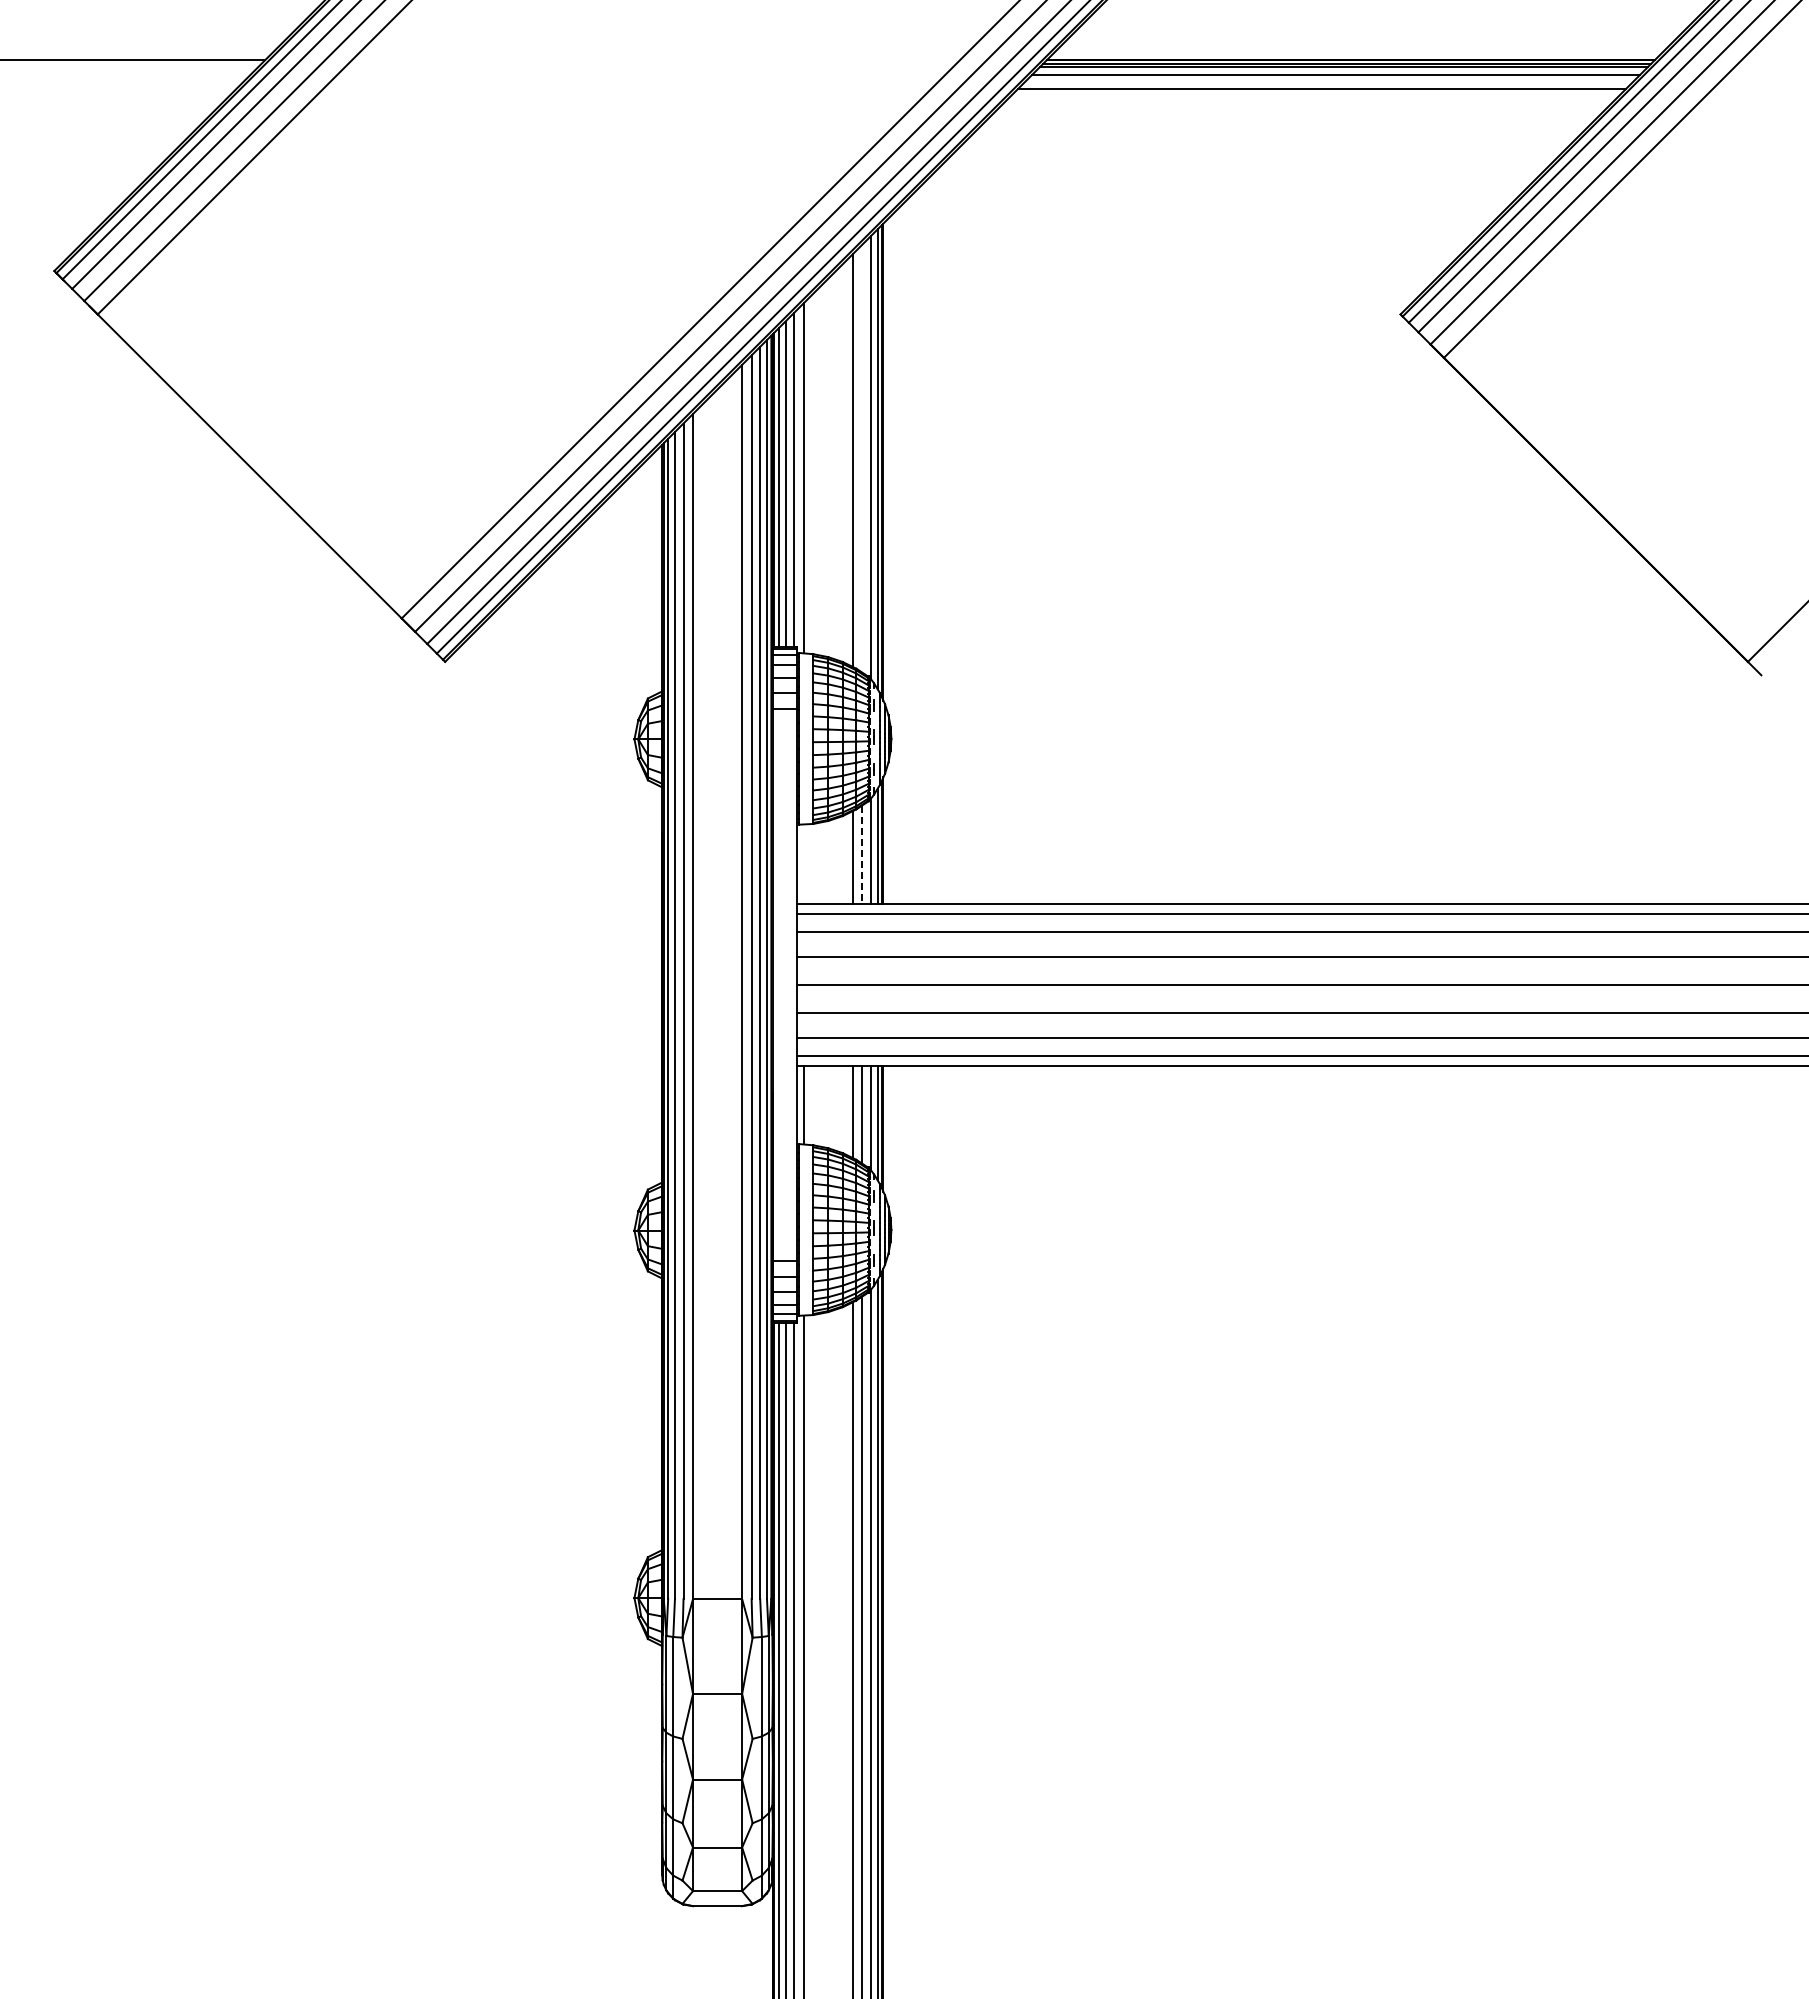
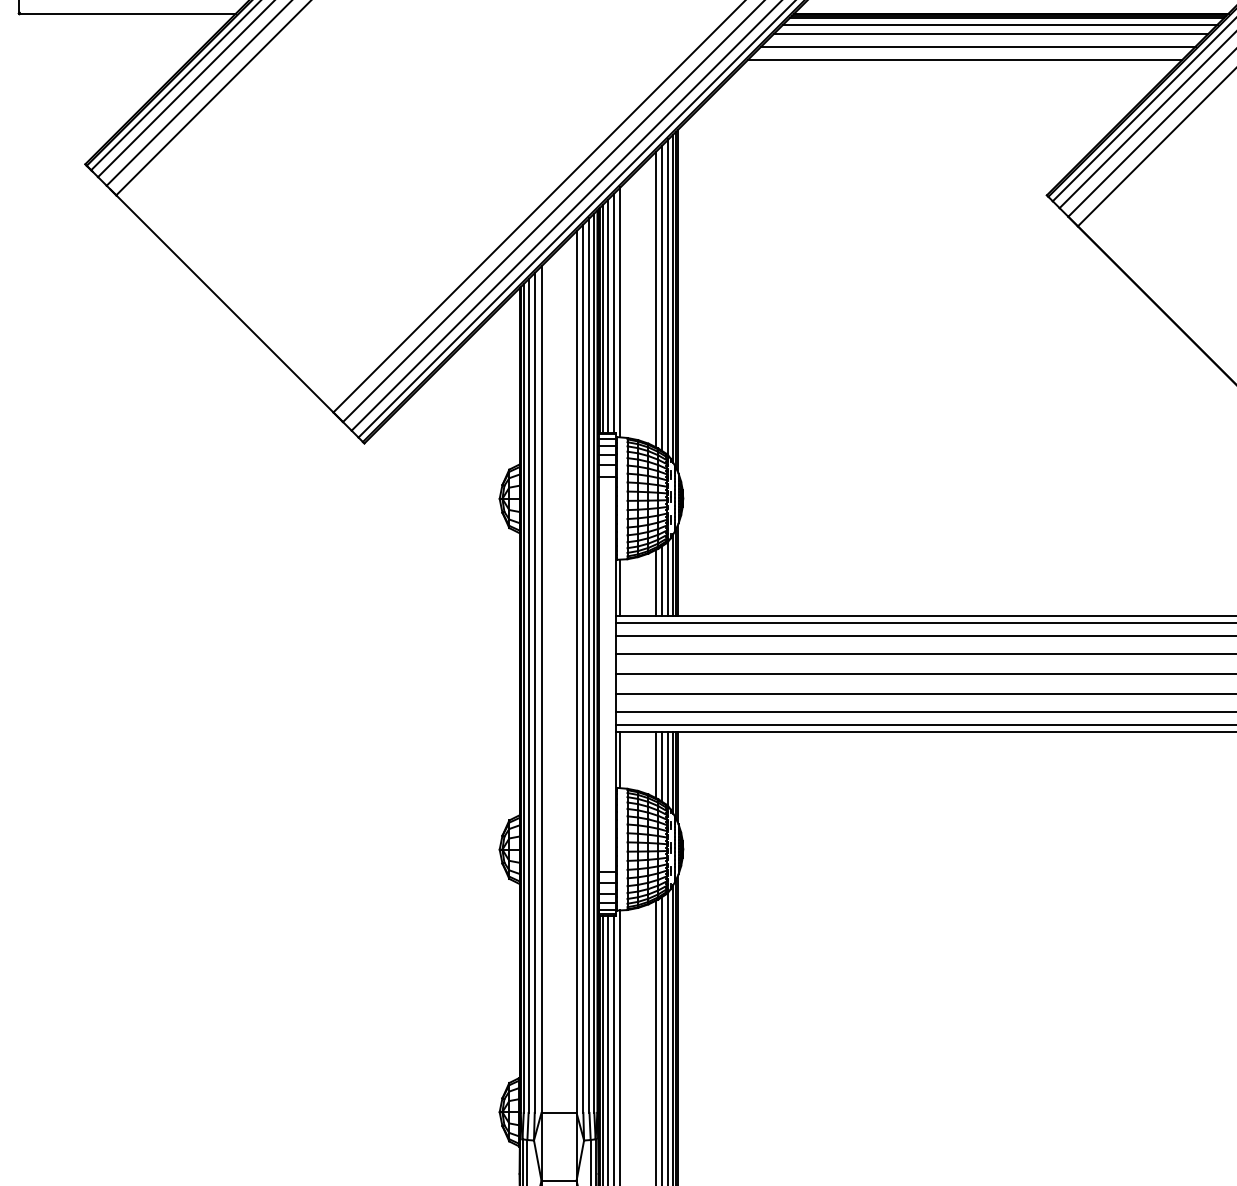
line: (1304, 106) -> (978, 46), added
line: (1285, 125) -> (964, 60), added
line: (862, 458) -> (662, 298), added
line: (862, 855) -> (662, 581), dashed -> solid
line: (803, 863) -> (620, 587), added

